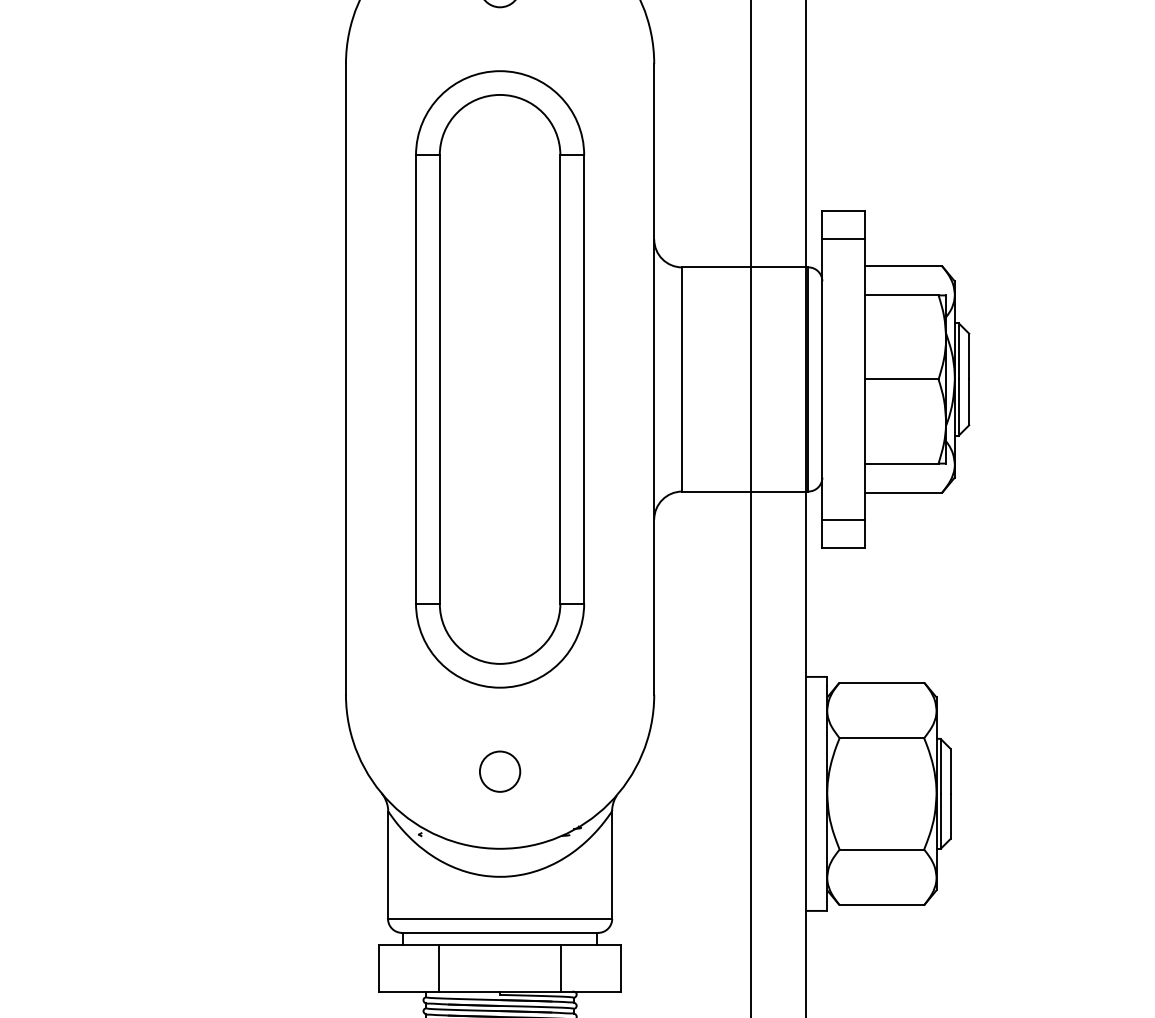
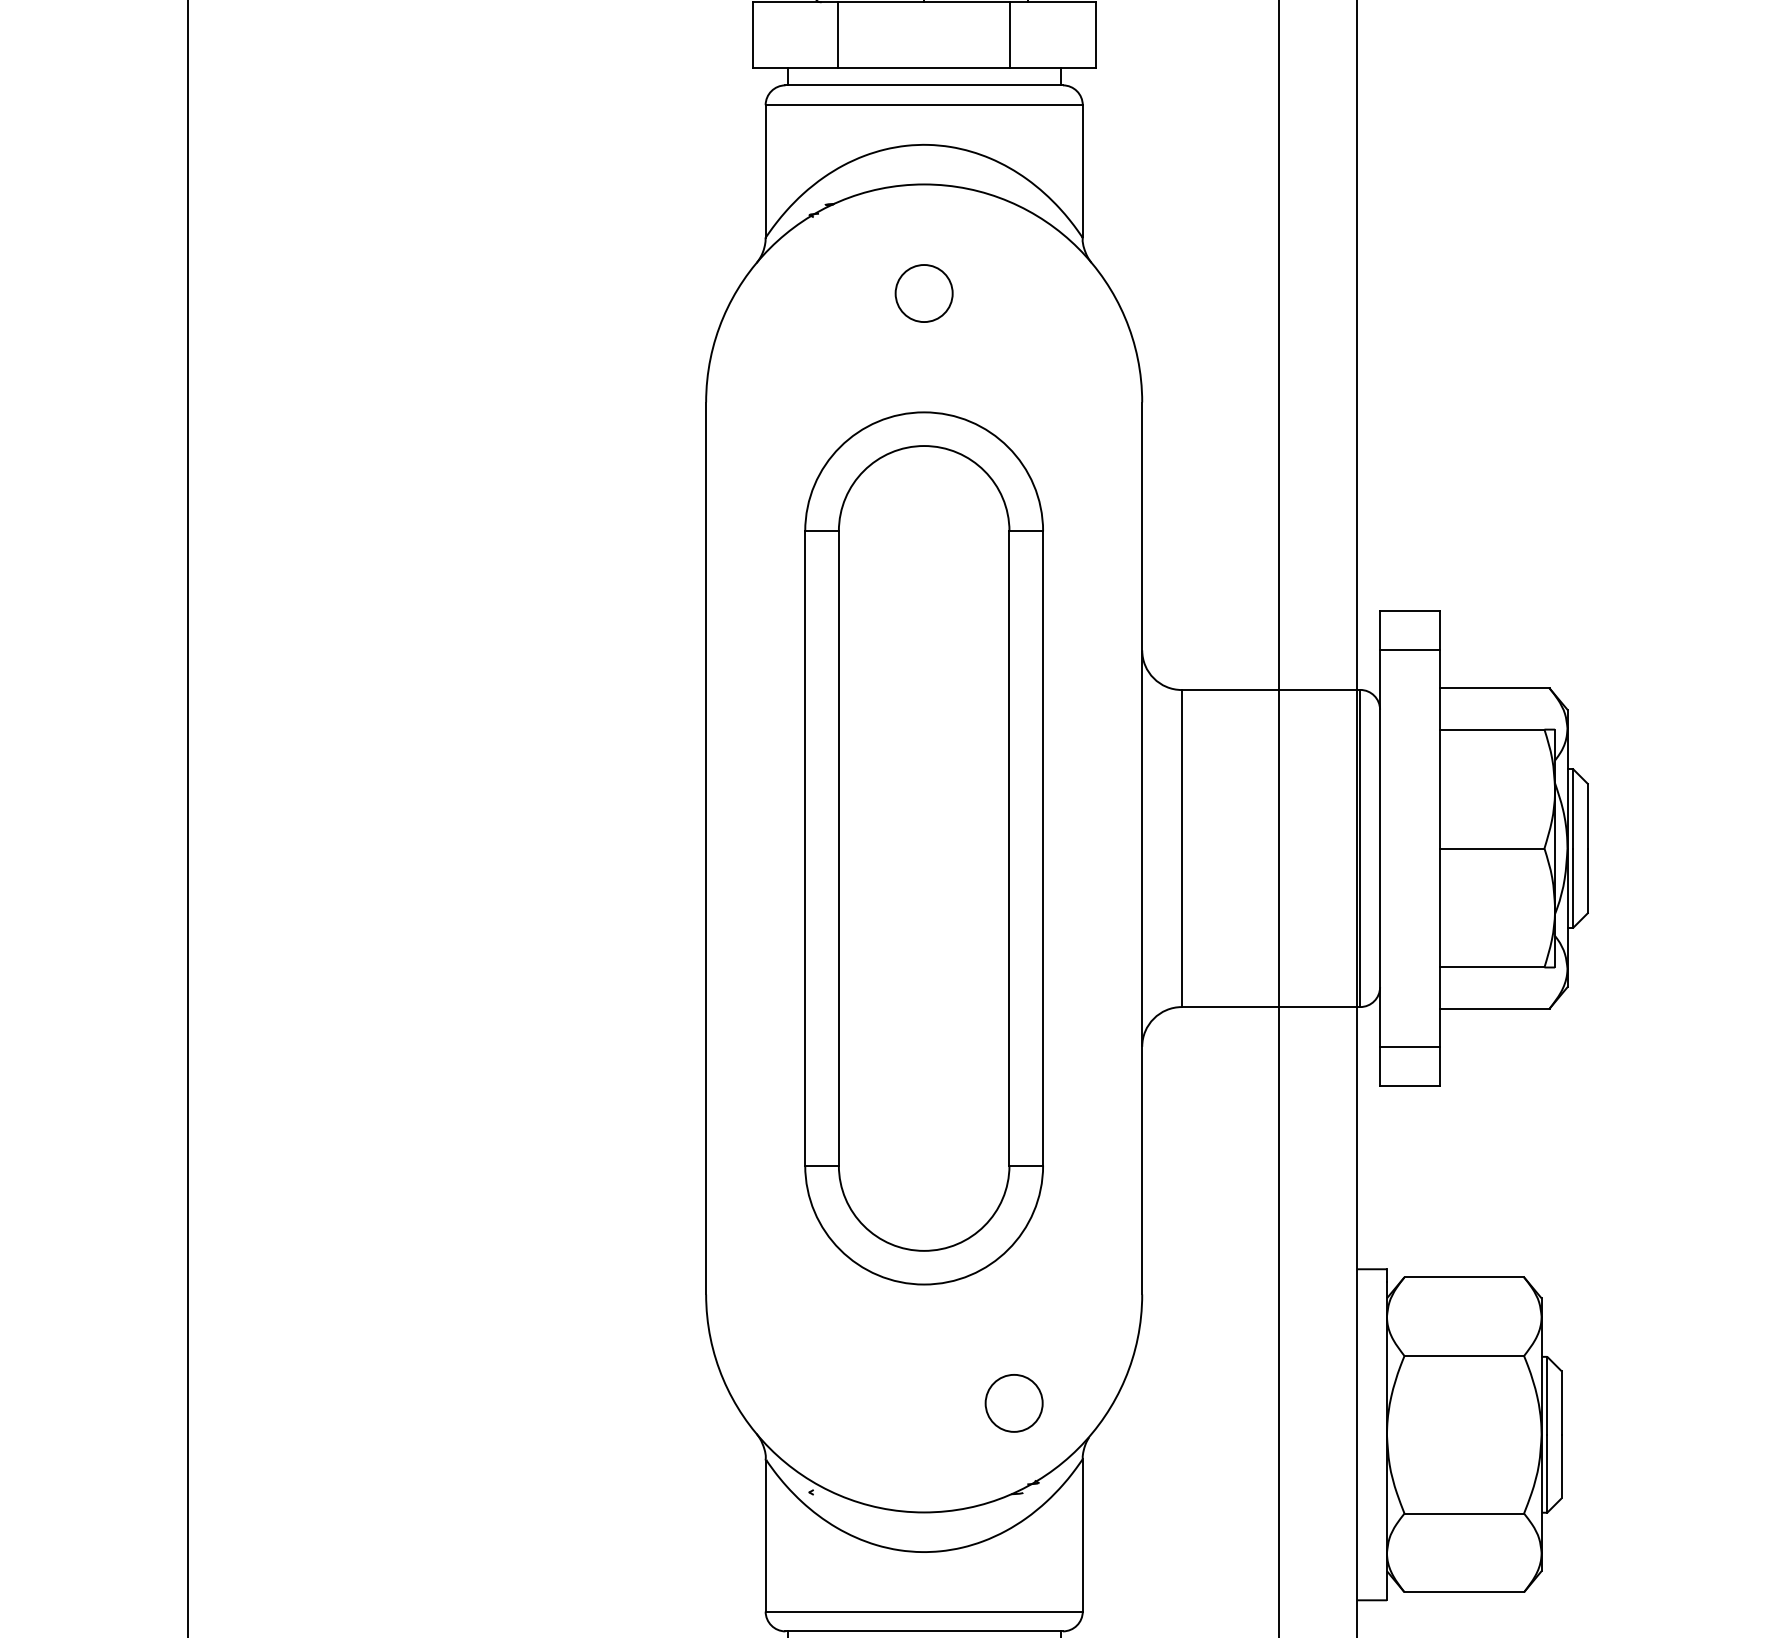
circle: (499, 771) -> (1013, 1403), moved

